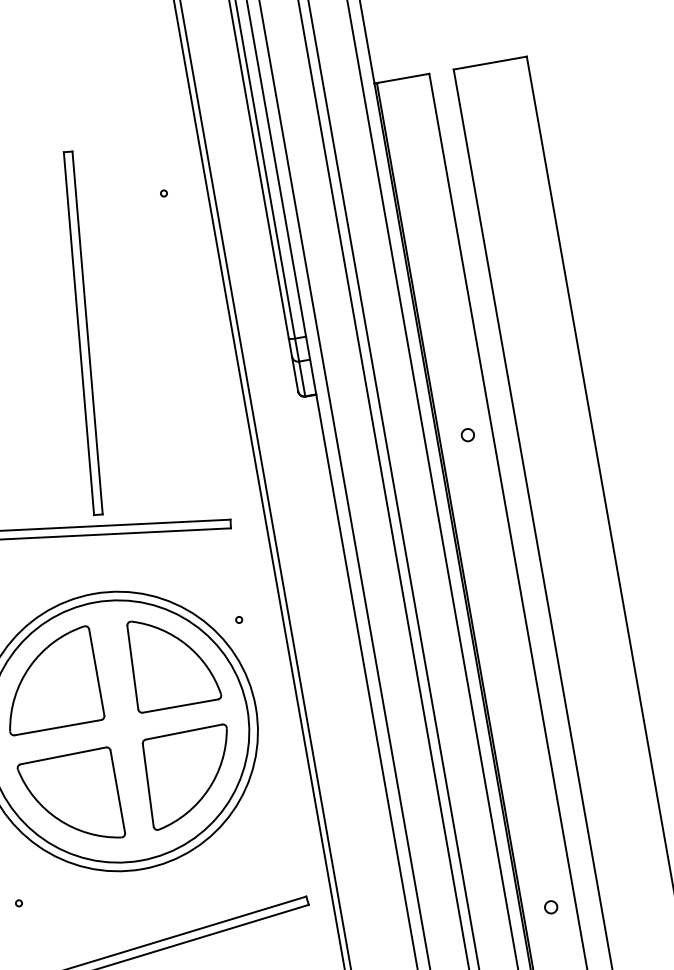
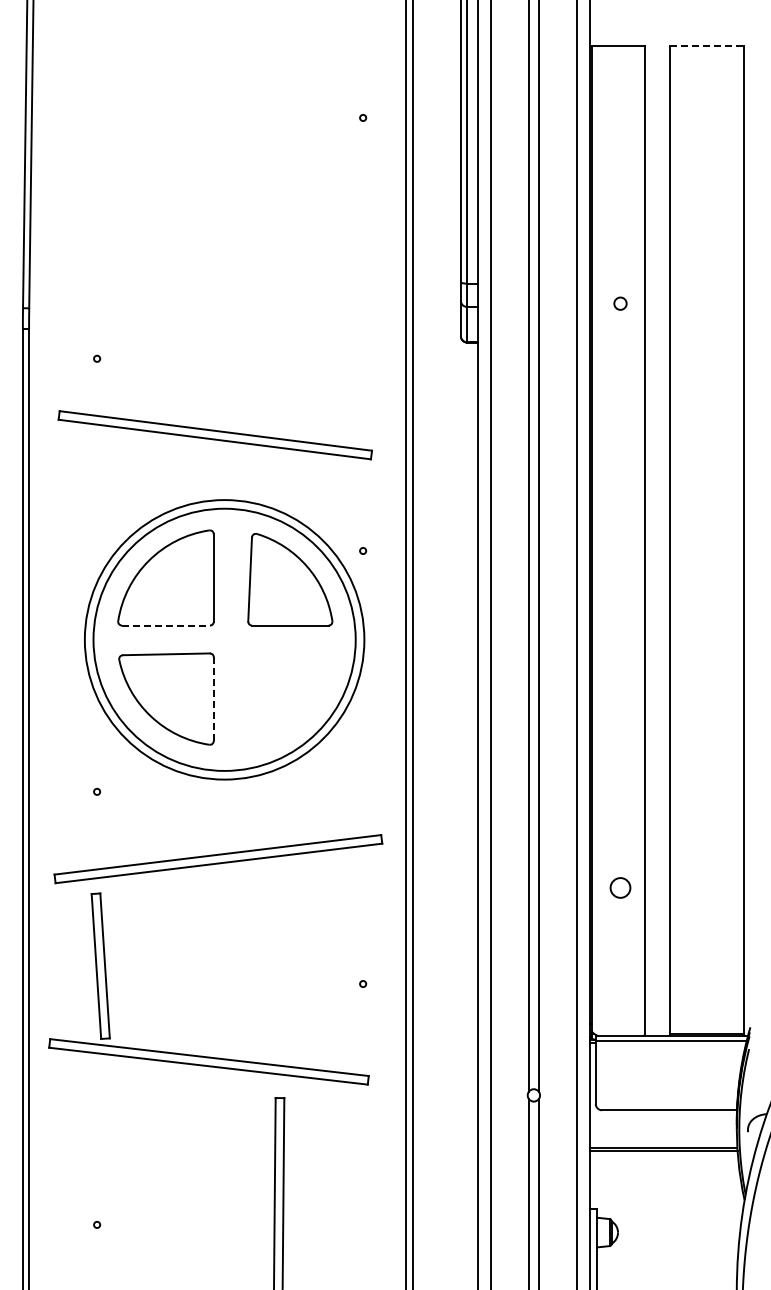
line: (490, 63) -> (707, 46), solid -> dashed
part: (83, 333) -> (259, 241), removed
circle: (467, 434) -> (620, 303), moved
line: (57, 727) -> (165, 625), solid -> dashed
part: (190, 777) -> (287, 697), removed
line: (117, 792) -> (213, 699), solid -> dashed
circle: (551, 907) -> (620, 888), size x1.6

